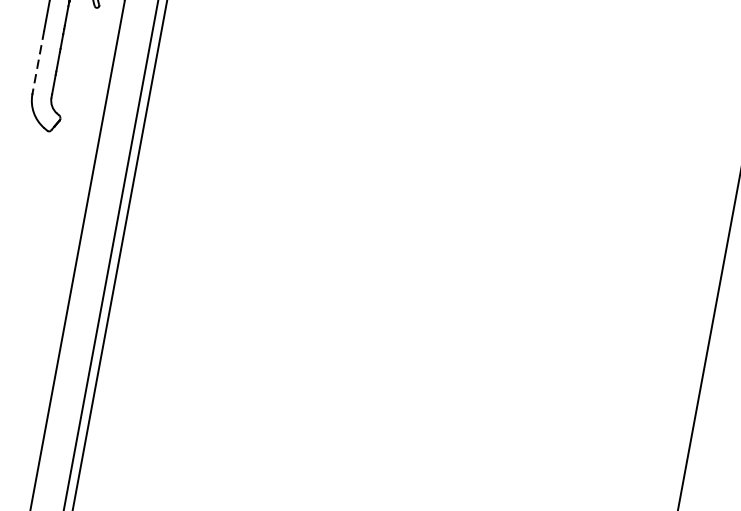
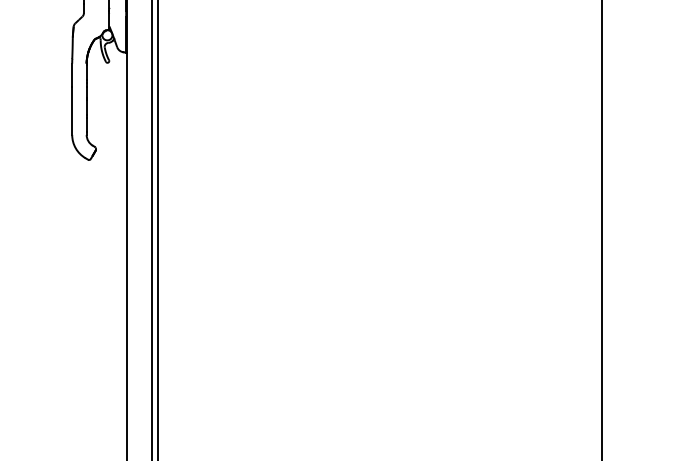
line: (38, 63) -> (72, 111), dashed -> solid

